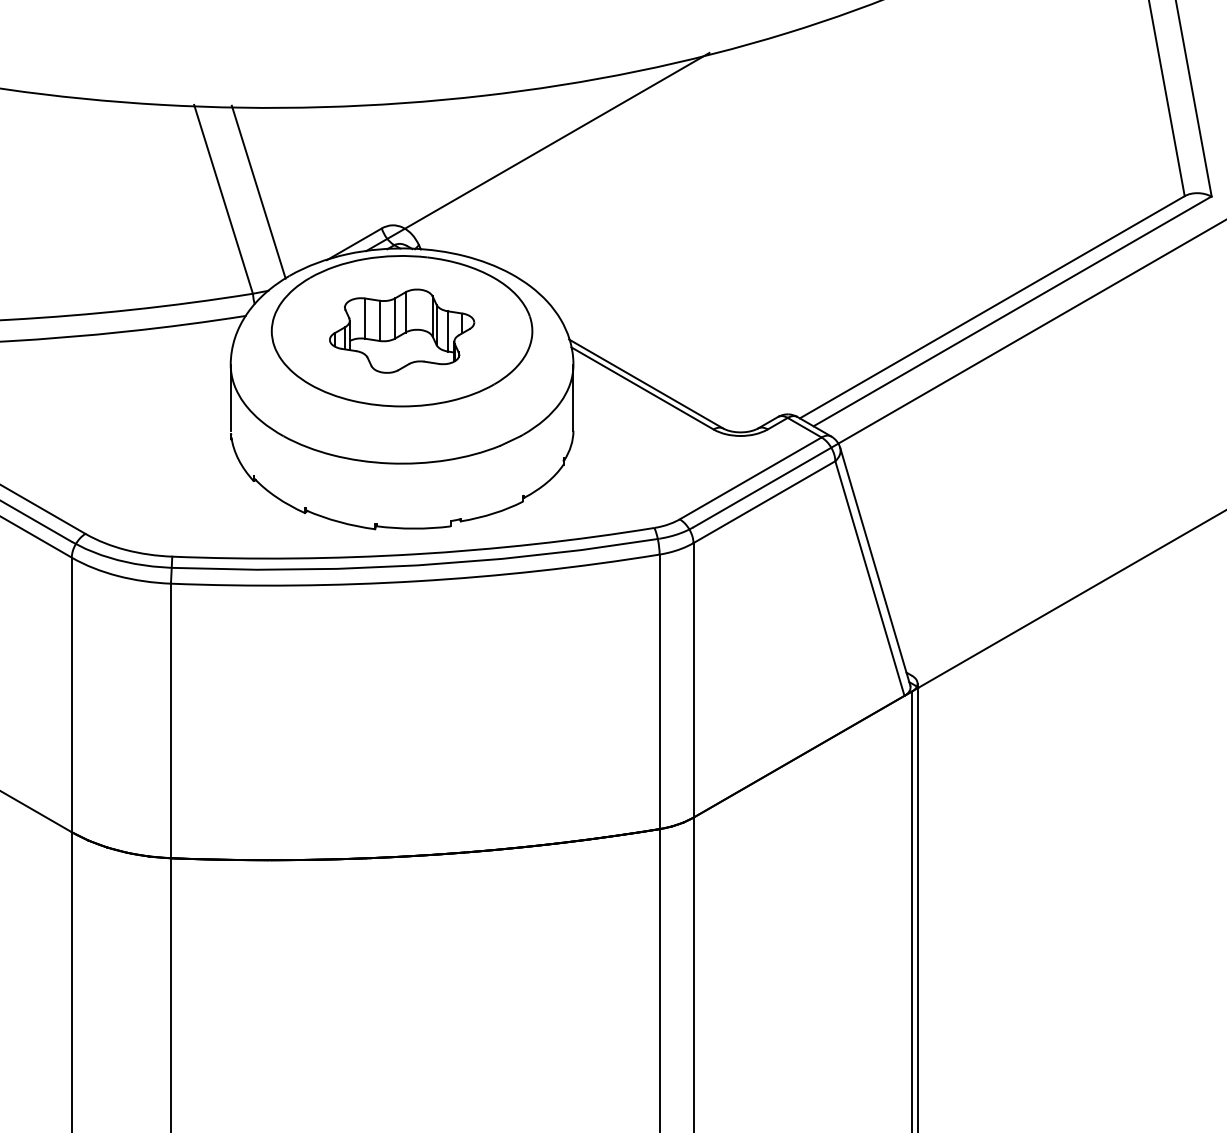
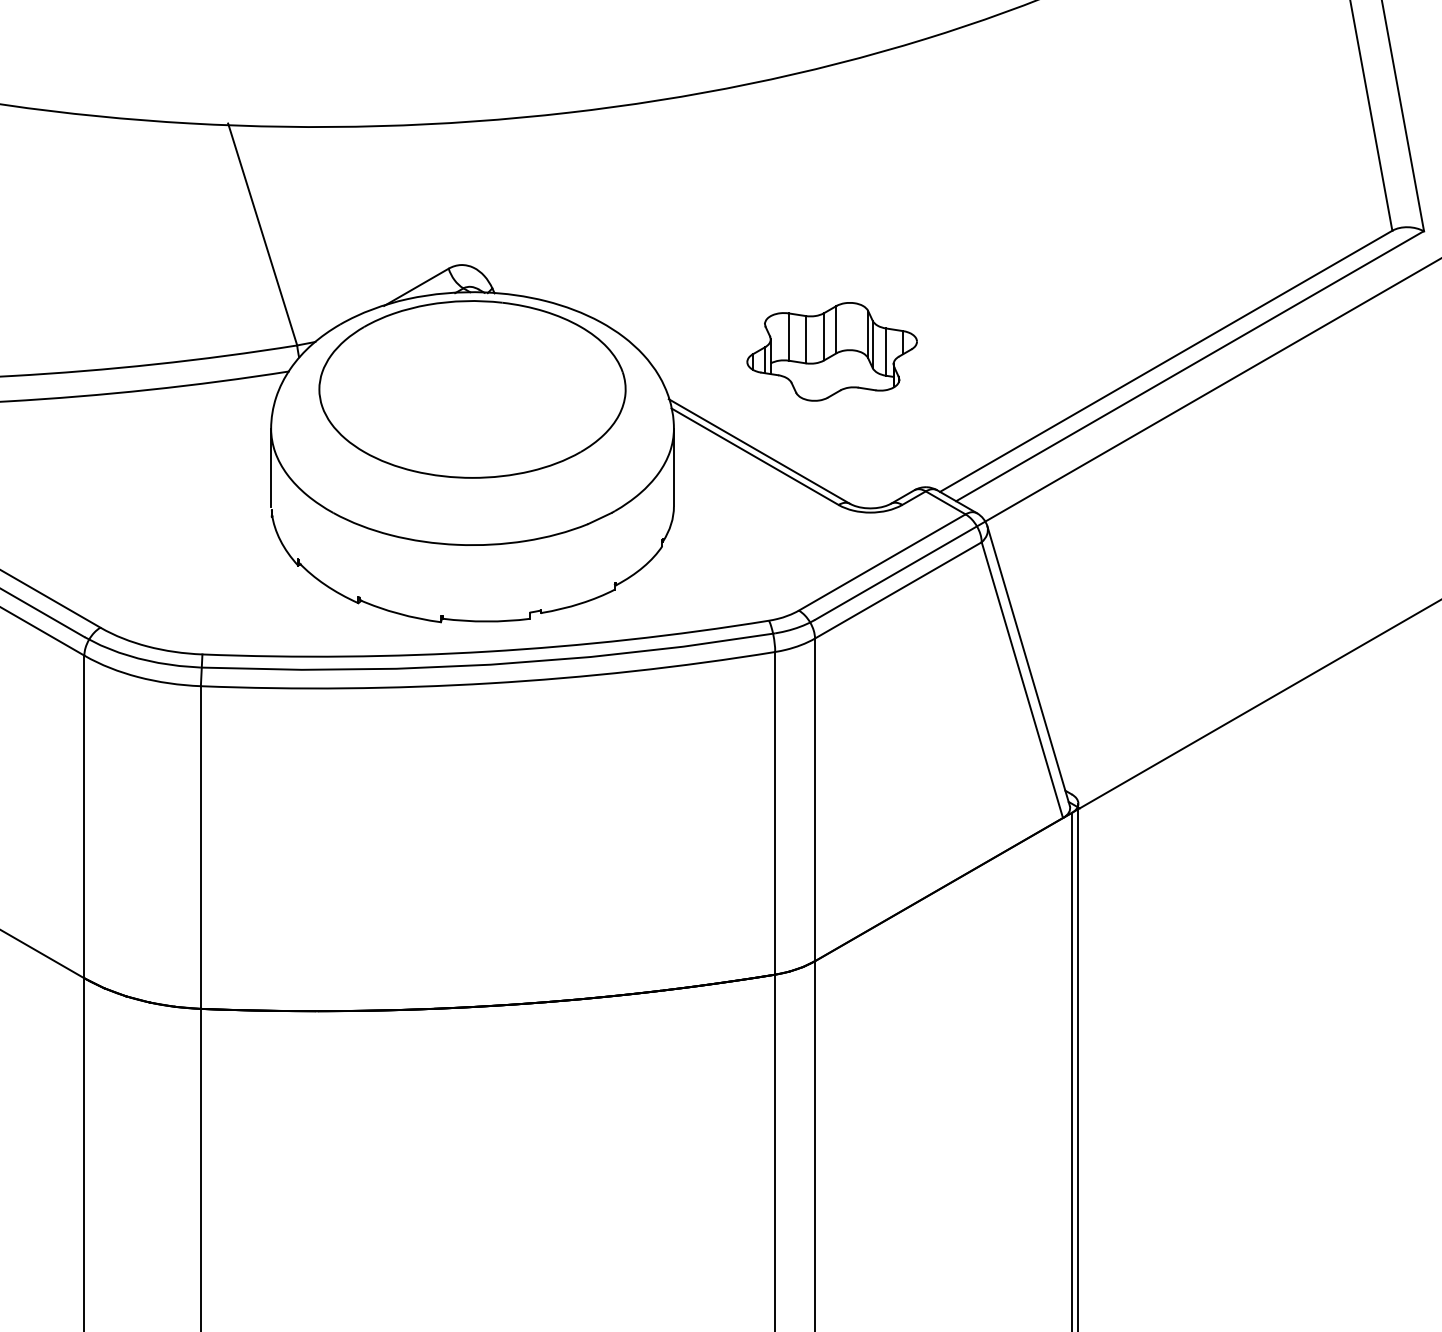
line: (537, 151) -> (631, 178), removed
line: (258, 191) -> (303, 225), removed
part: (402, 330) -> (832, 351), moved

